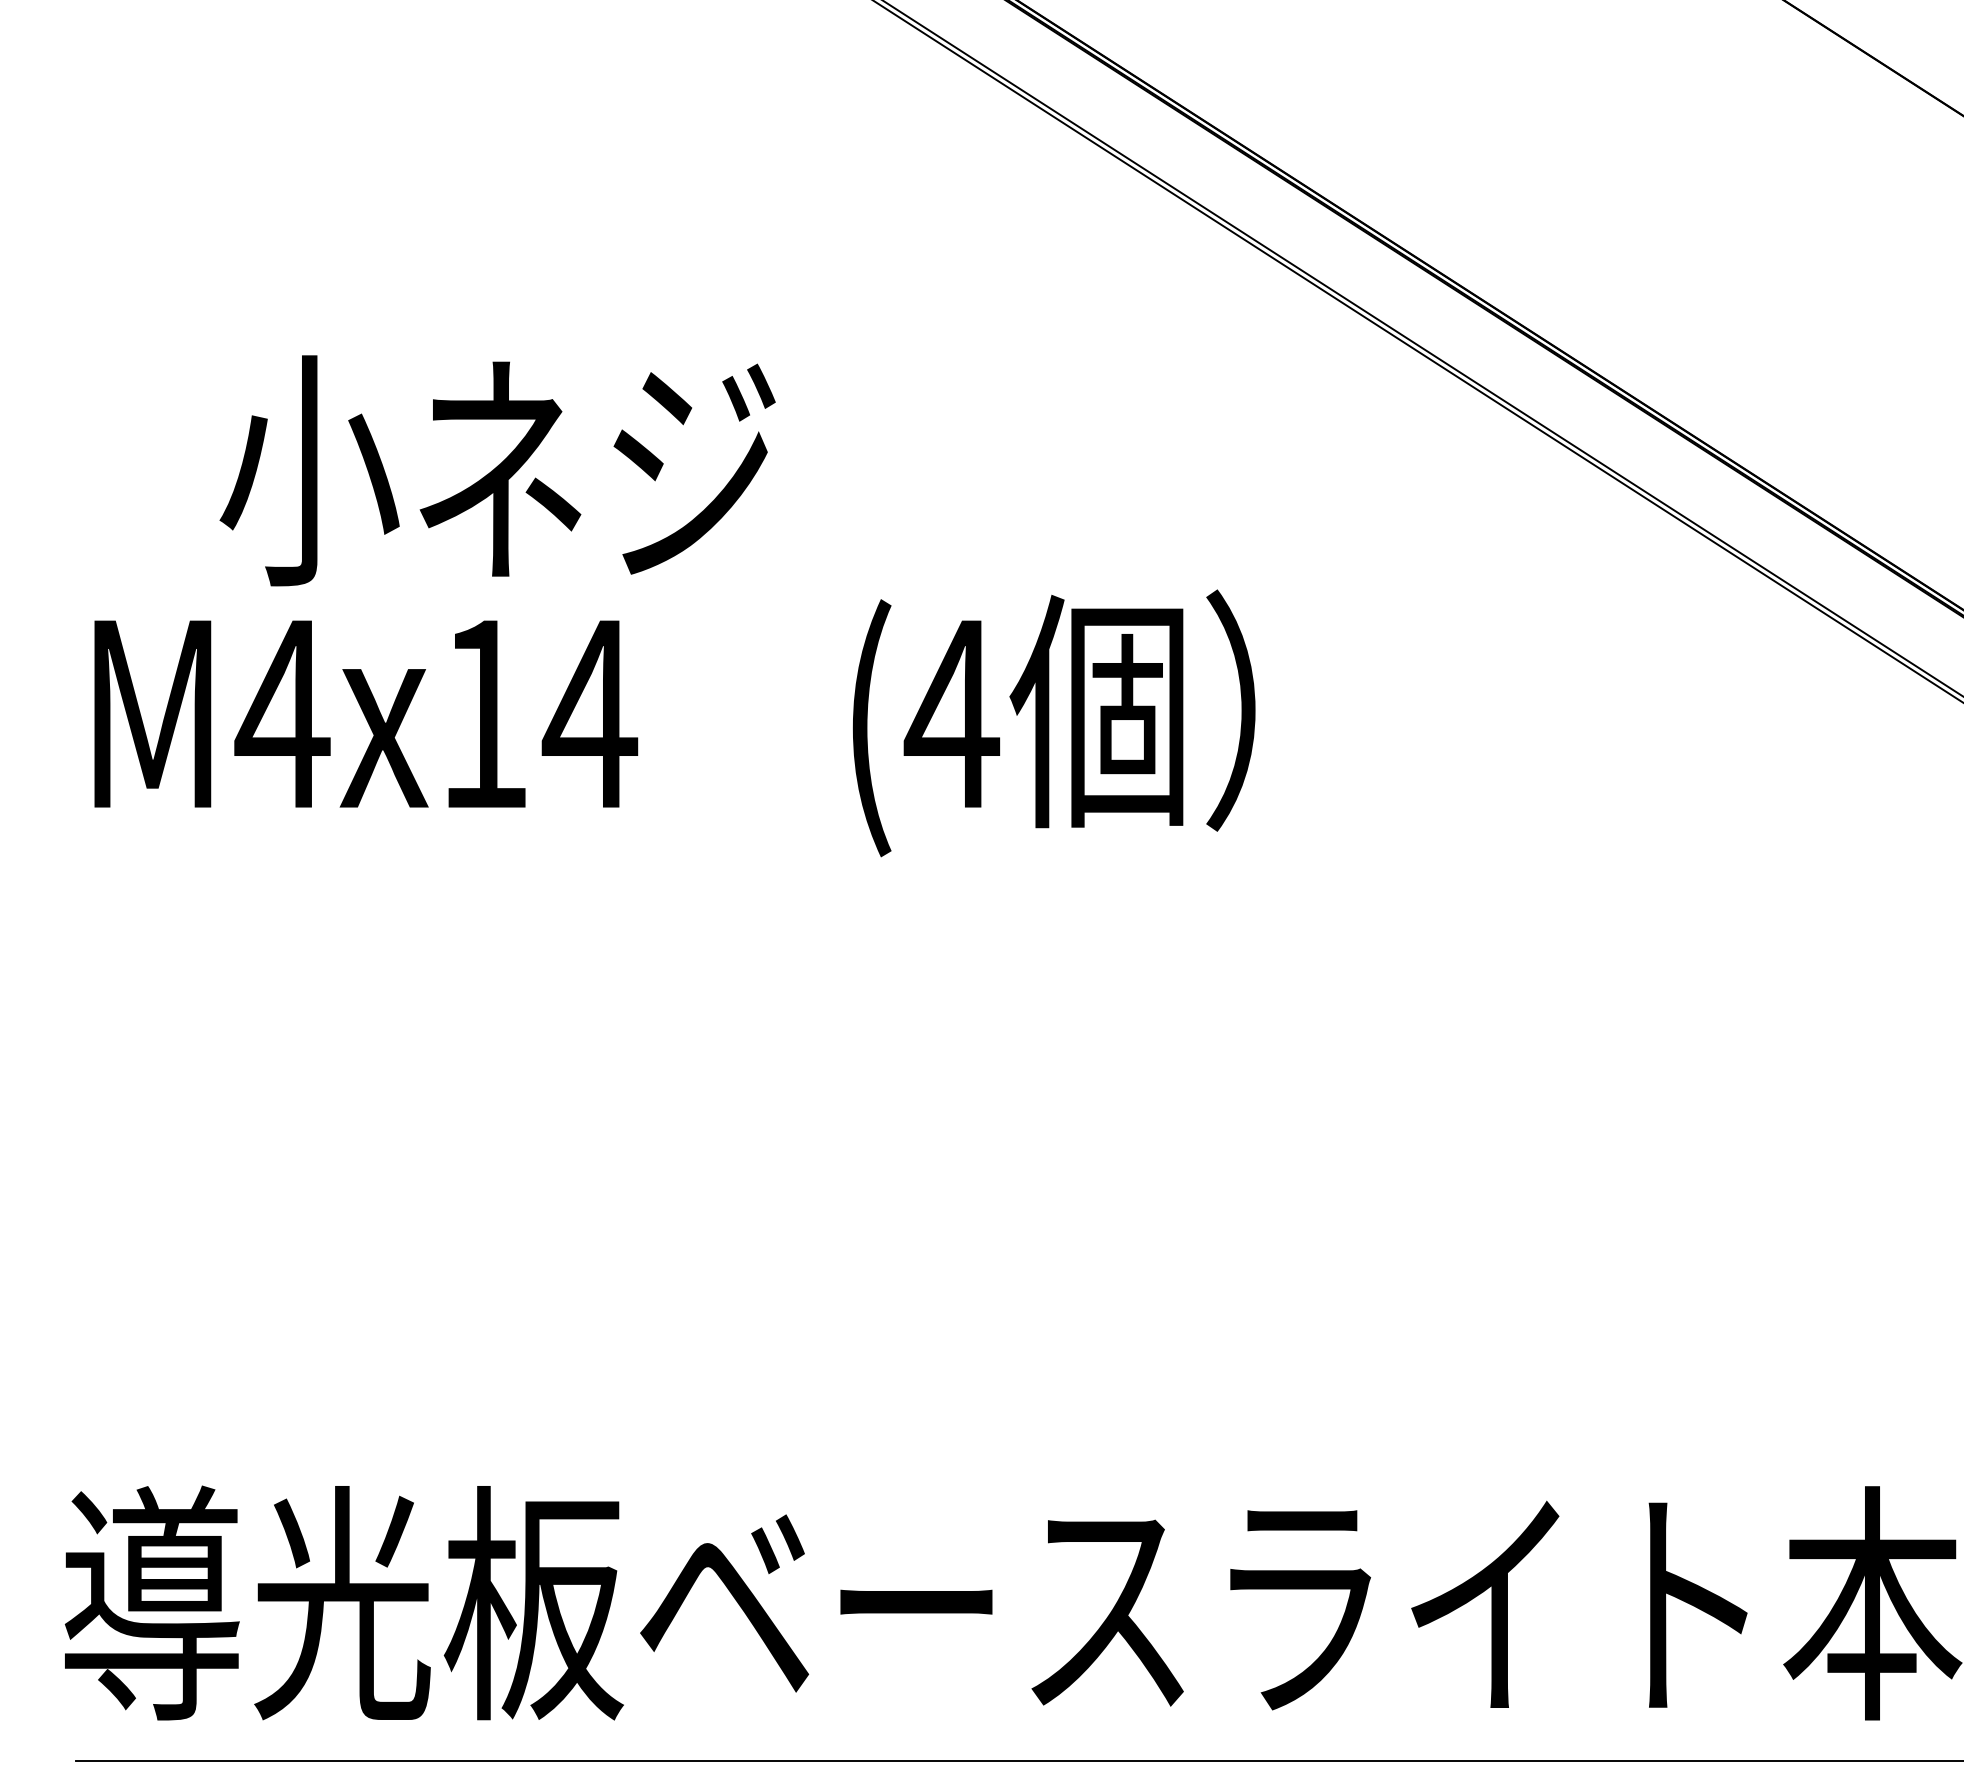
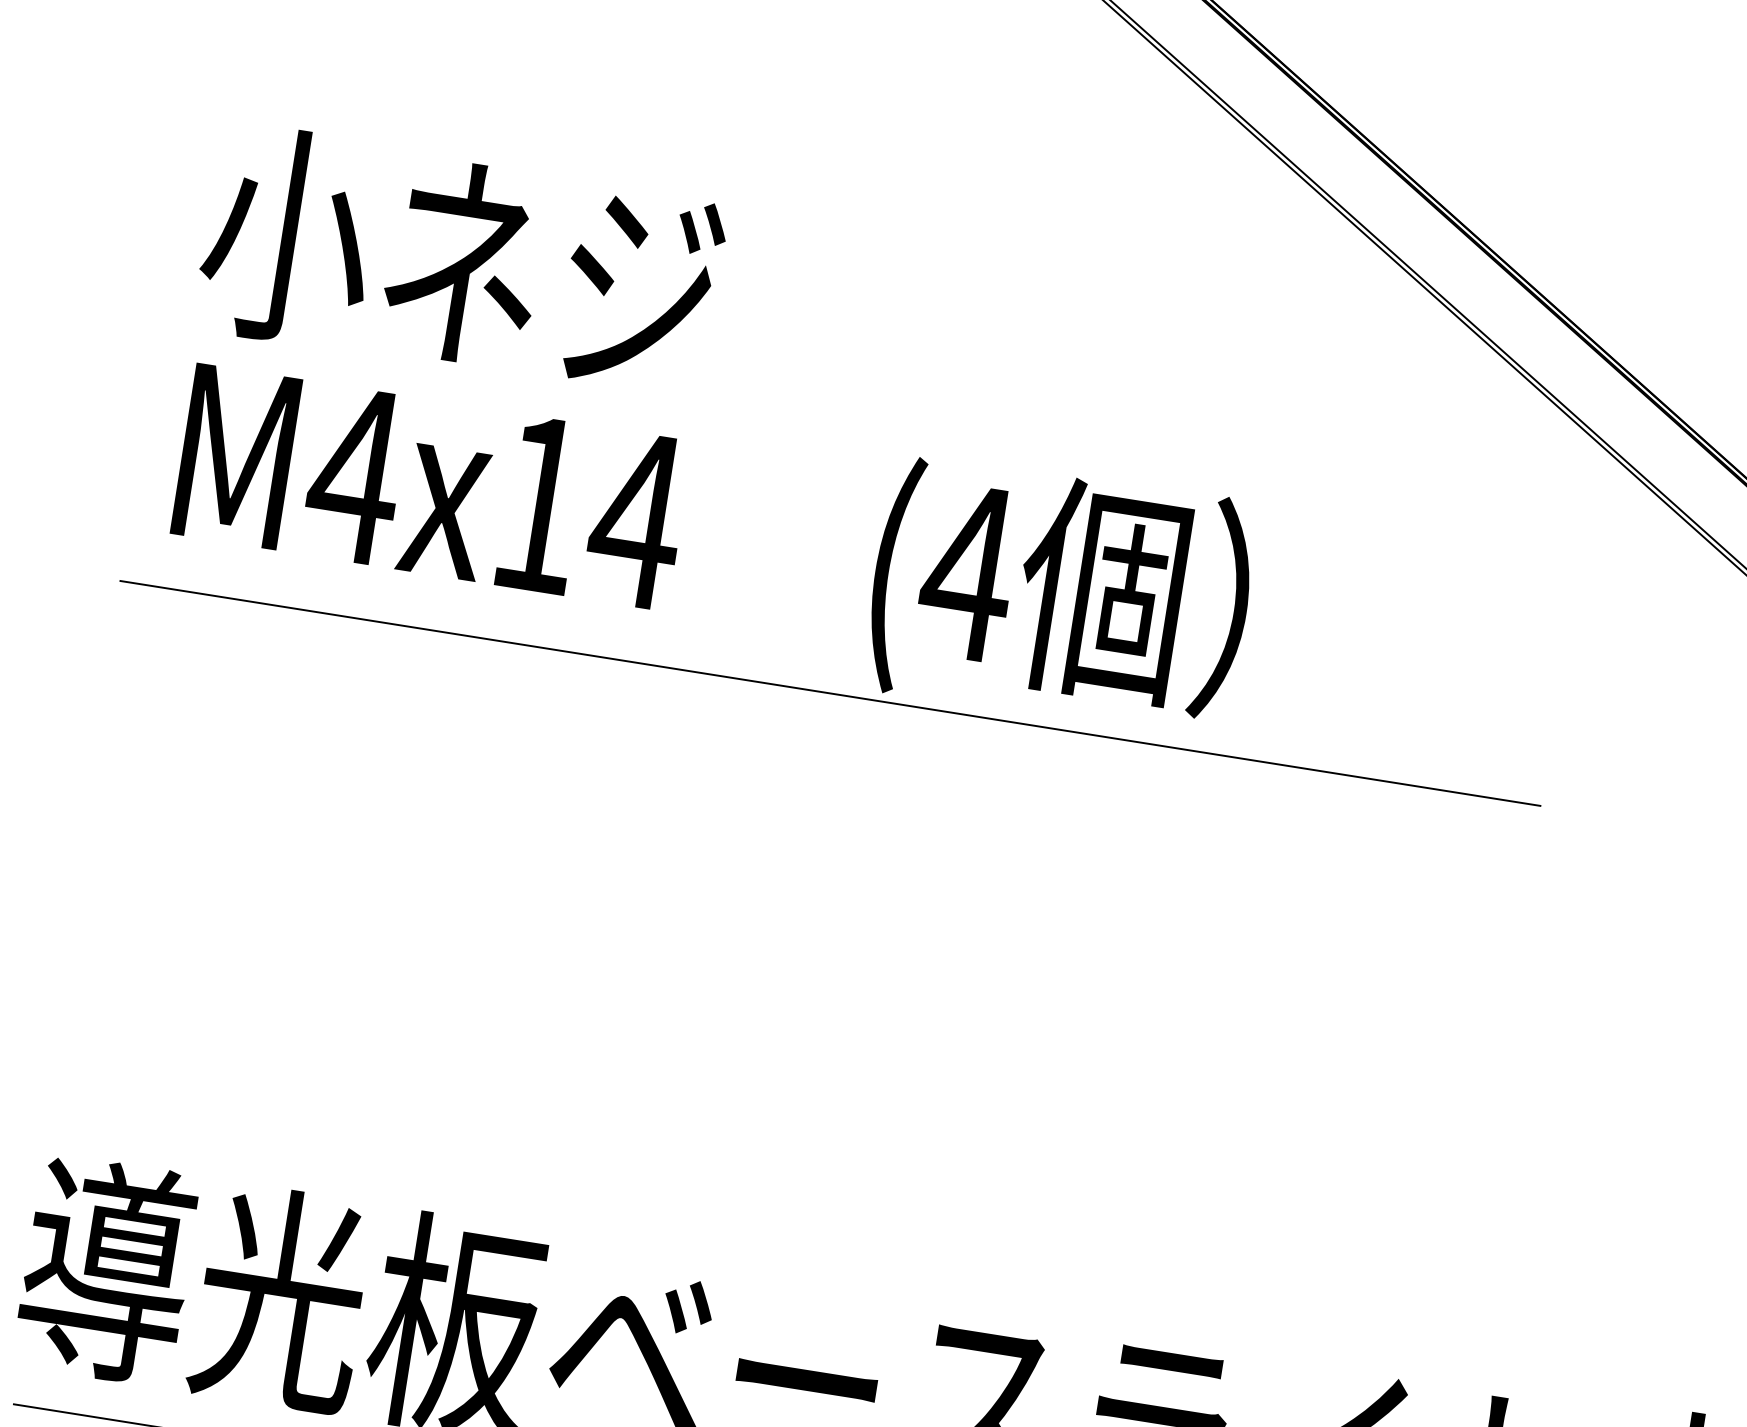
text: (497, 470) -> (461, 263), moved
line: (825, 866) -> (830, 693), added

